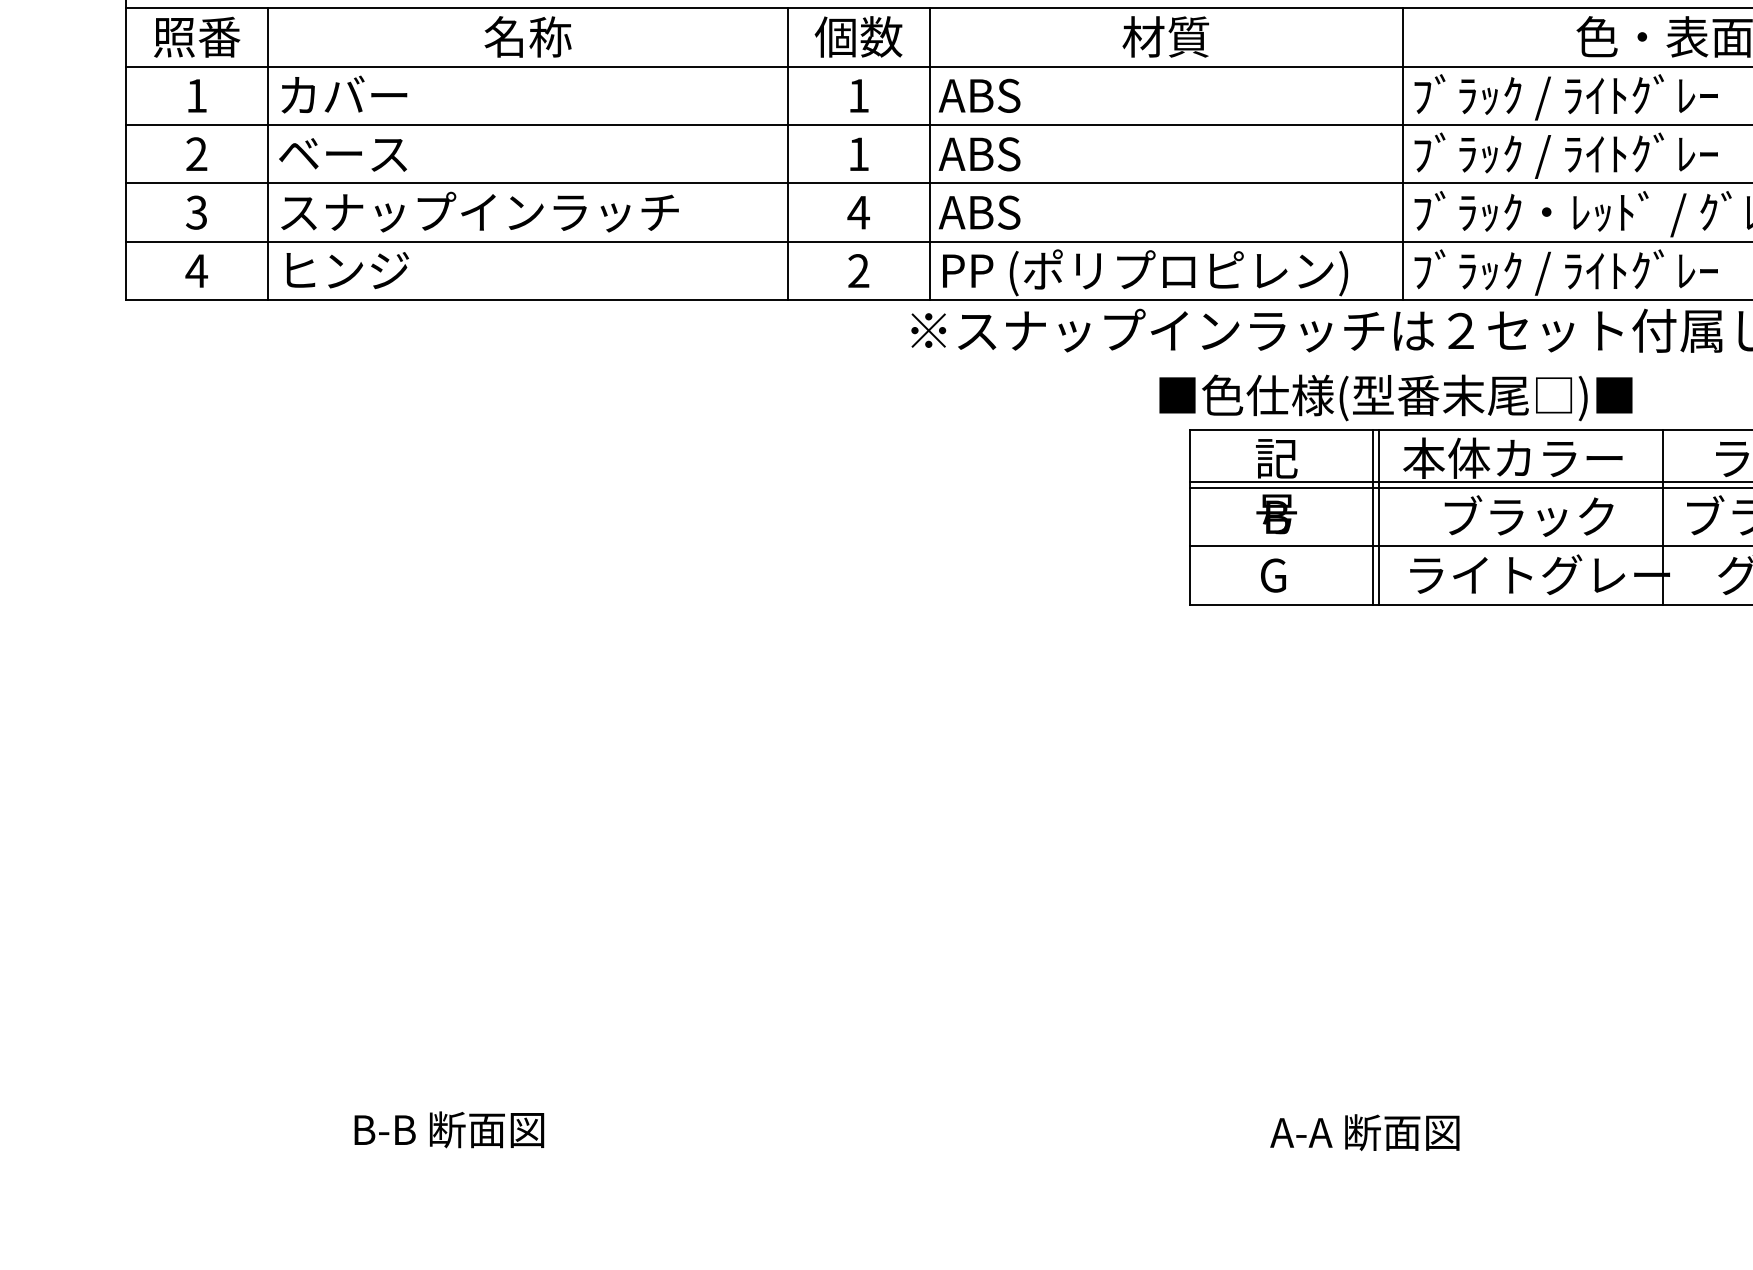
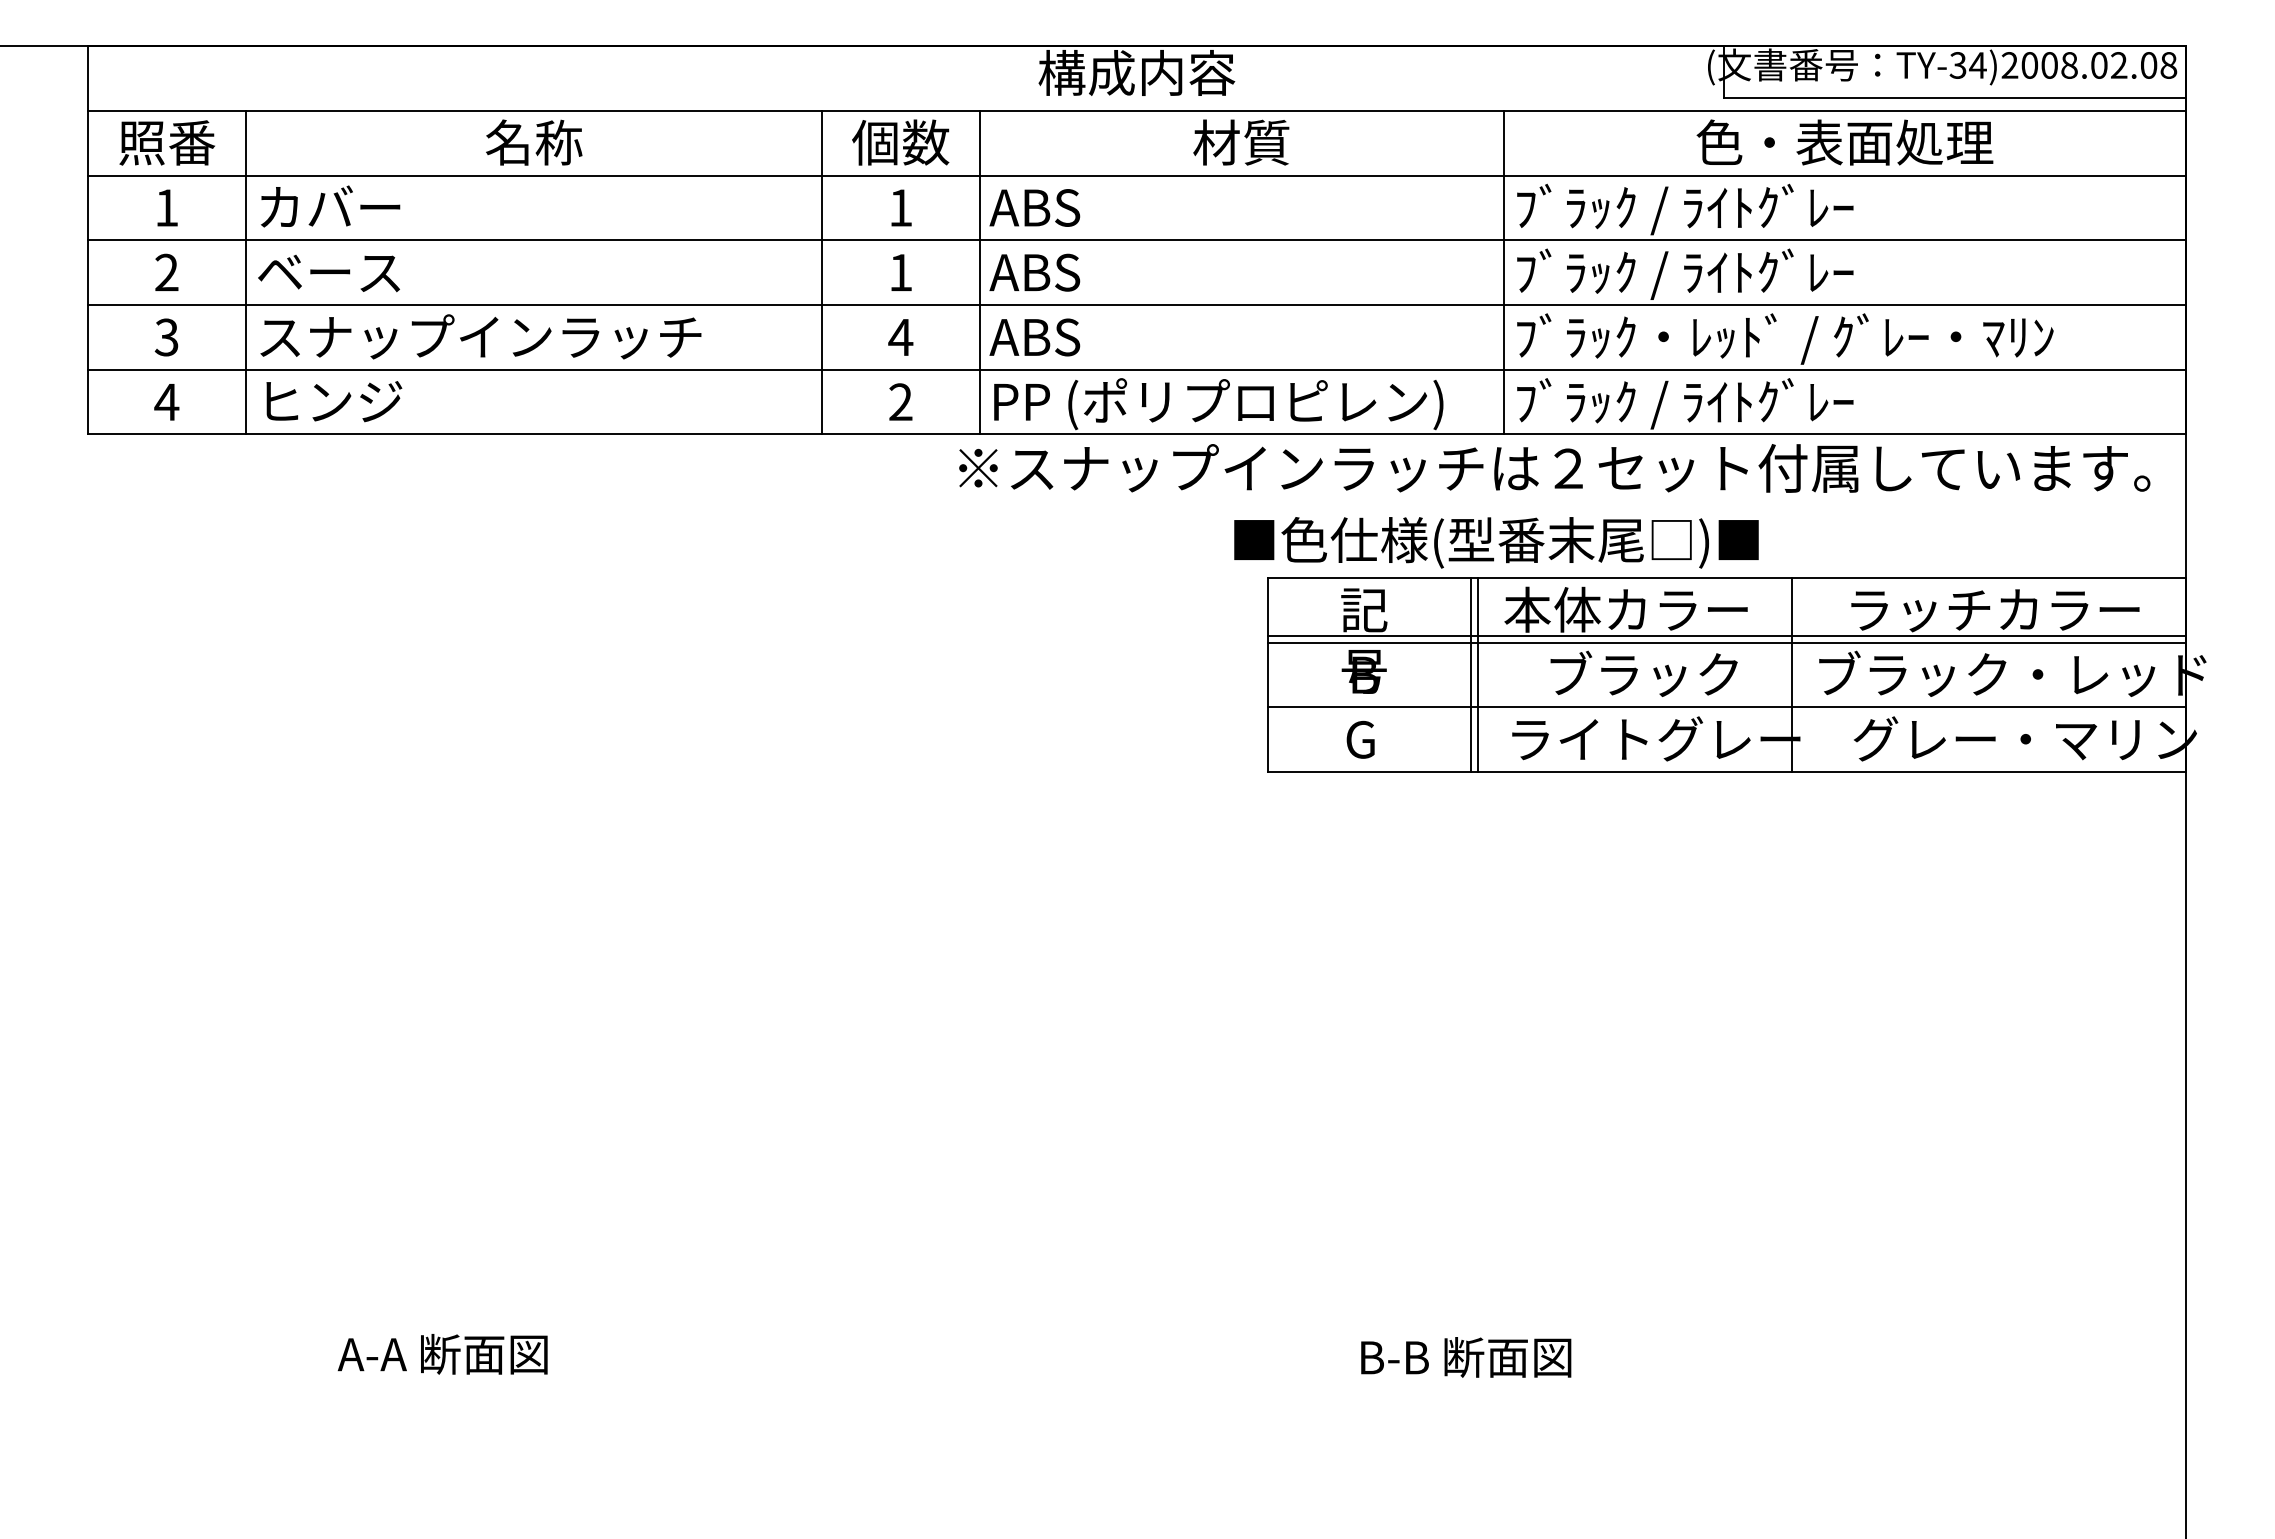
text: (447, 1129) -> (444, 1354), B-B 断面図 -> A-A 断面図
text: (1367, 1132) -> (1464, 1357), A-A 断面図 -> B-B 断面図

